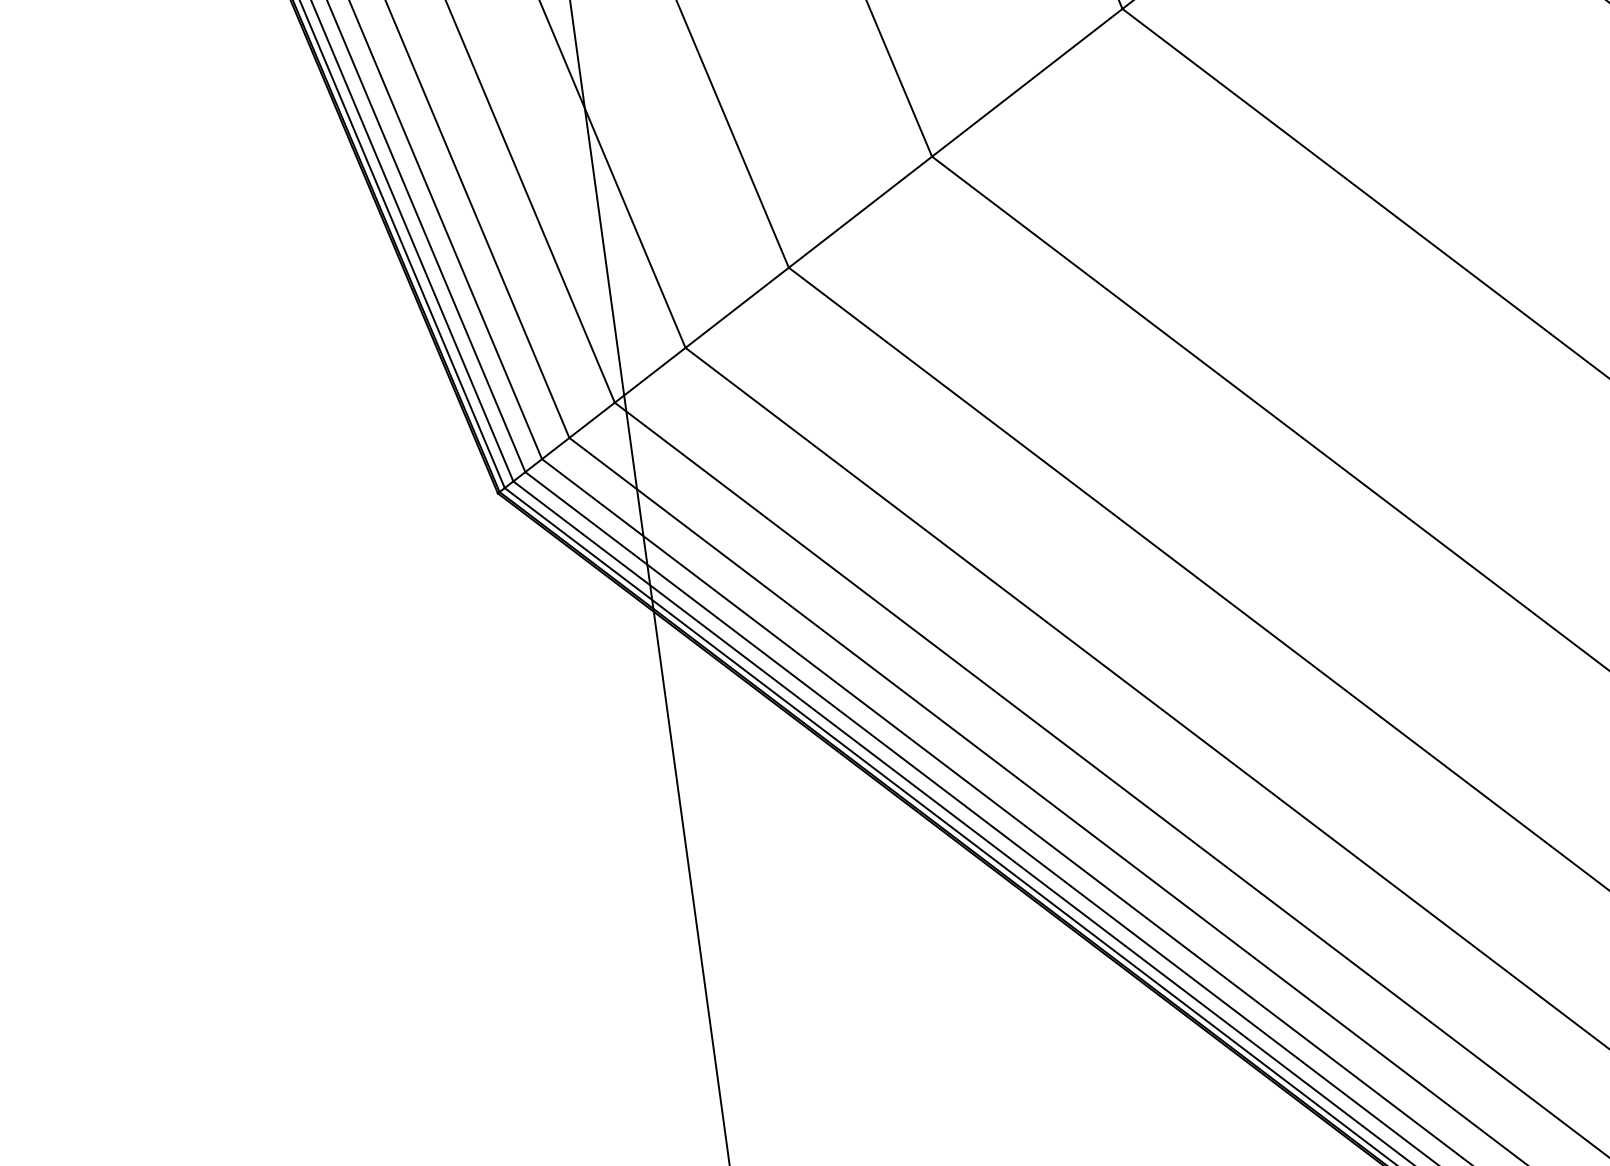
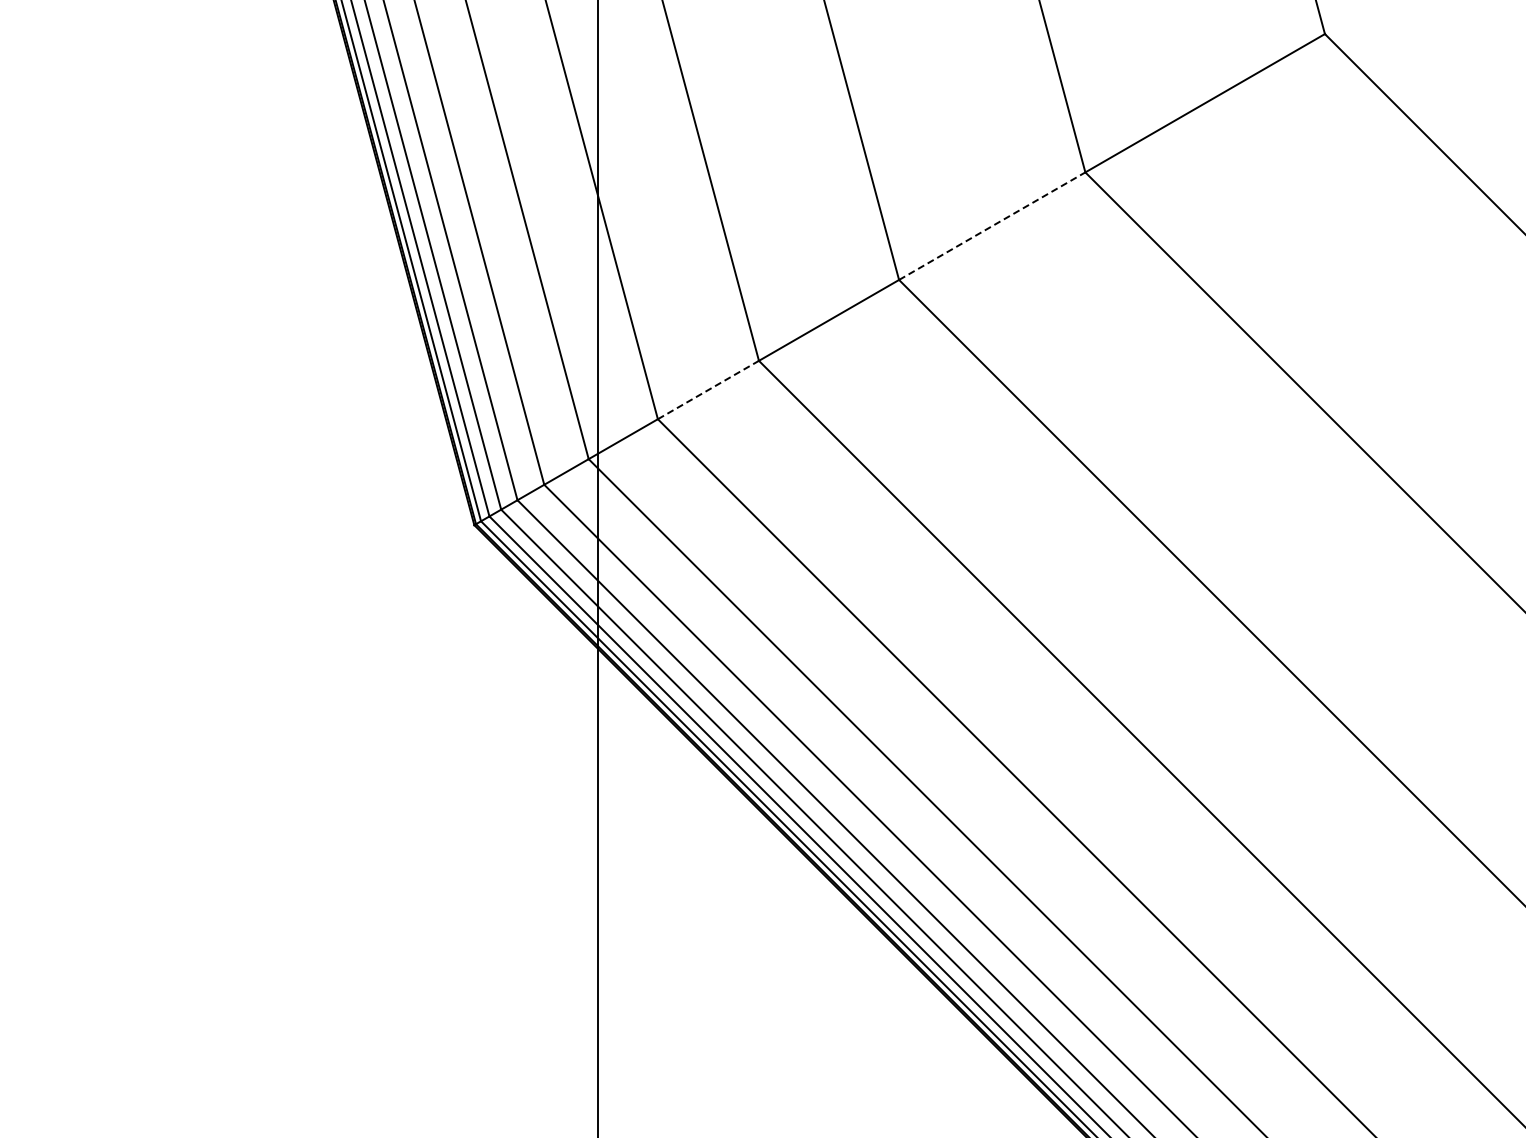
line: (1027, 83) -> (992, 226), solid -> dashed
line: (737, 307) -> (708, 389), solid -> dashed

